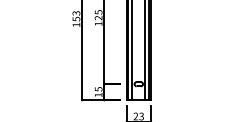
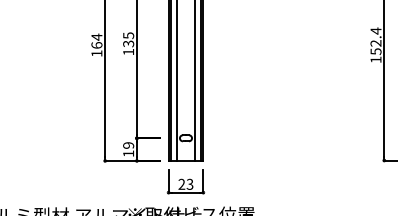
text: (76, 15) -> (96, 40), 153 -> 164
text: (98, 17) -> (128, 43), 125 -> 135
text: (98, 89) -> (128, 145), 15 -> 19

